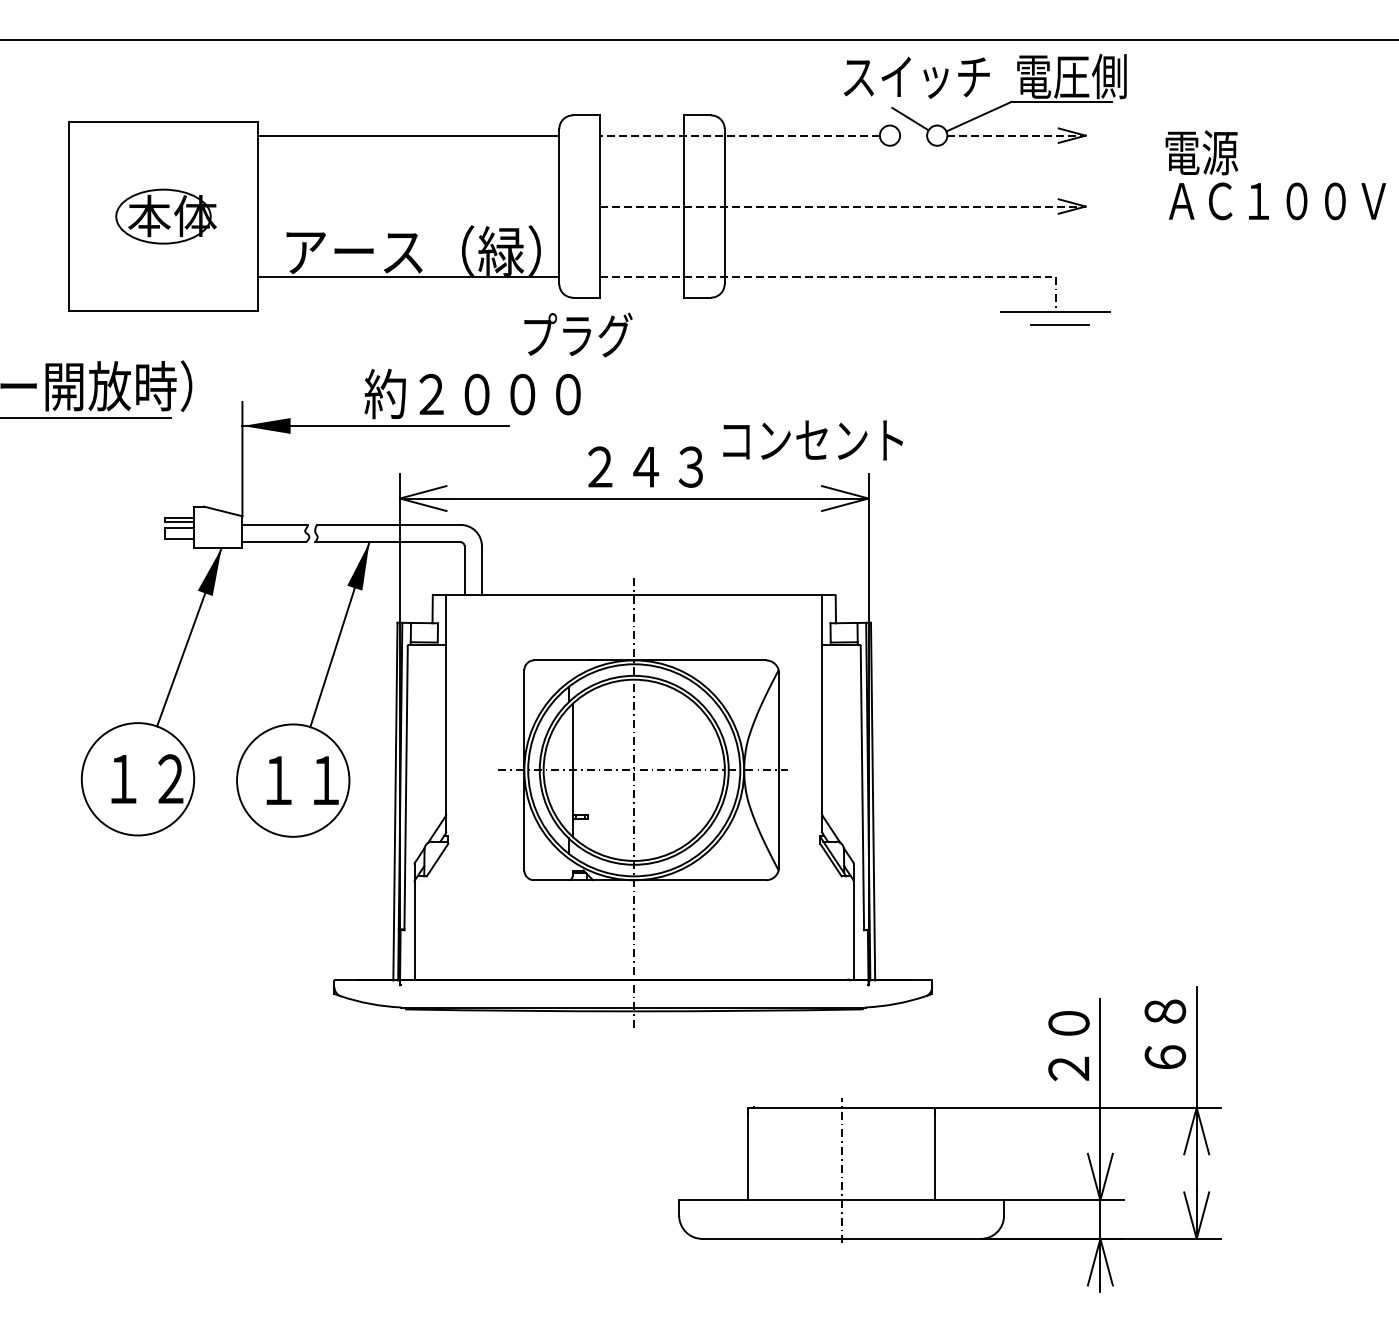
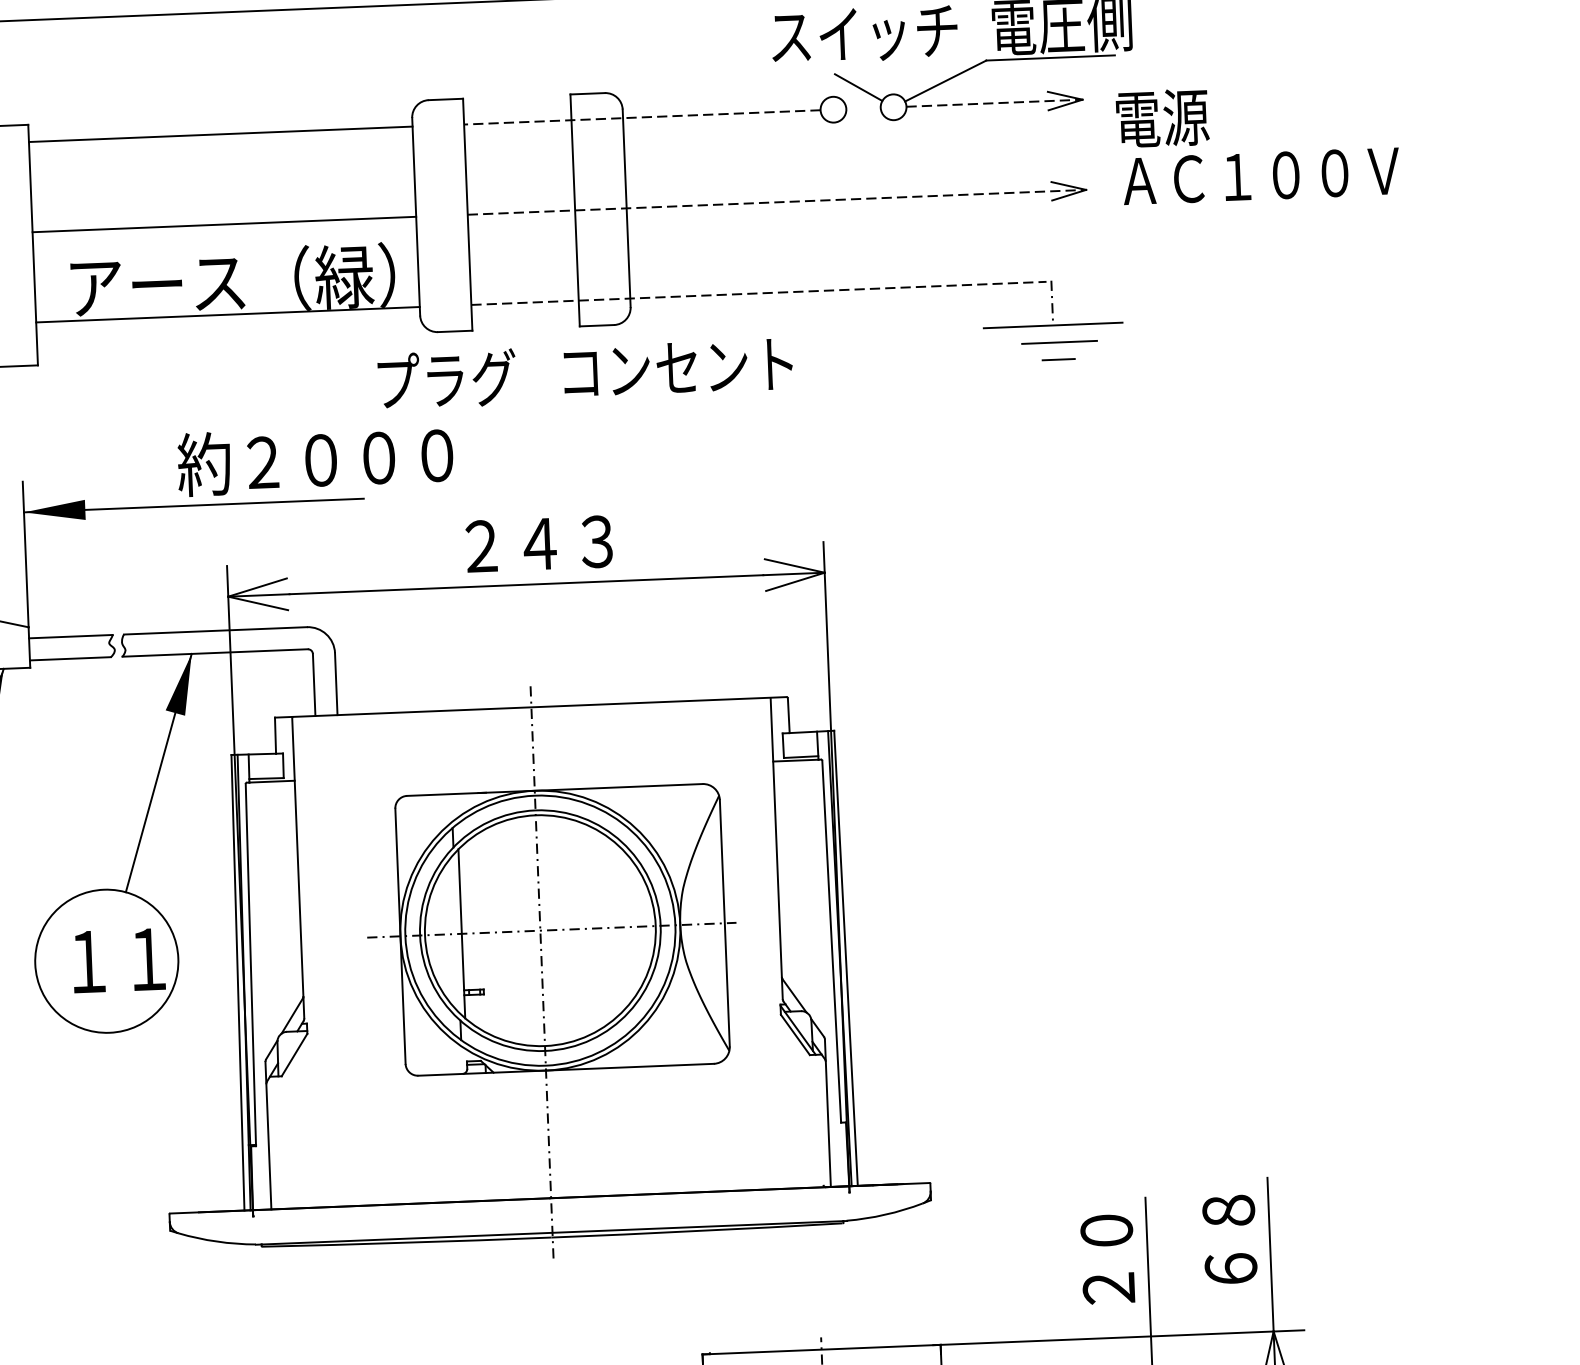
text: (1275, 175) -> (1257, 143), moved
line: (408, 206) -> (224, 224), added
line: (1058, 338) -> (1058, 359), added
text: (812, 440) -> (677, 368), moved

